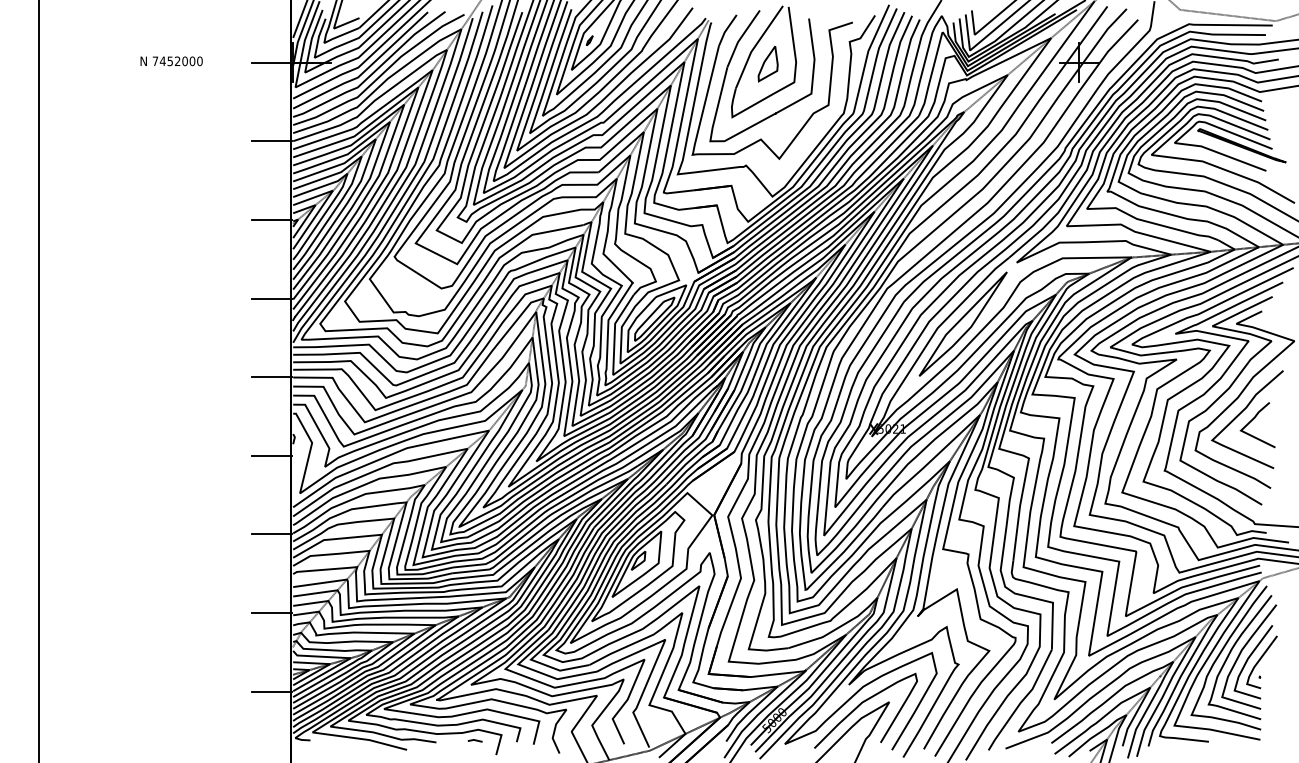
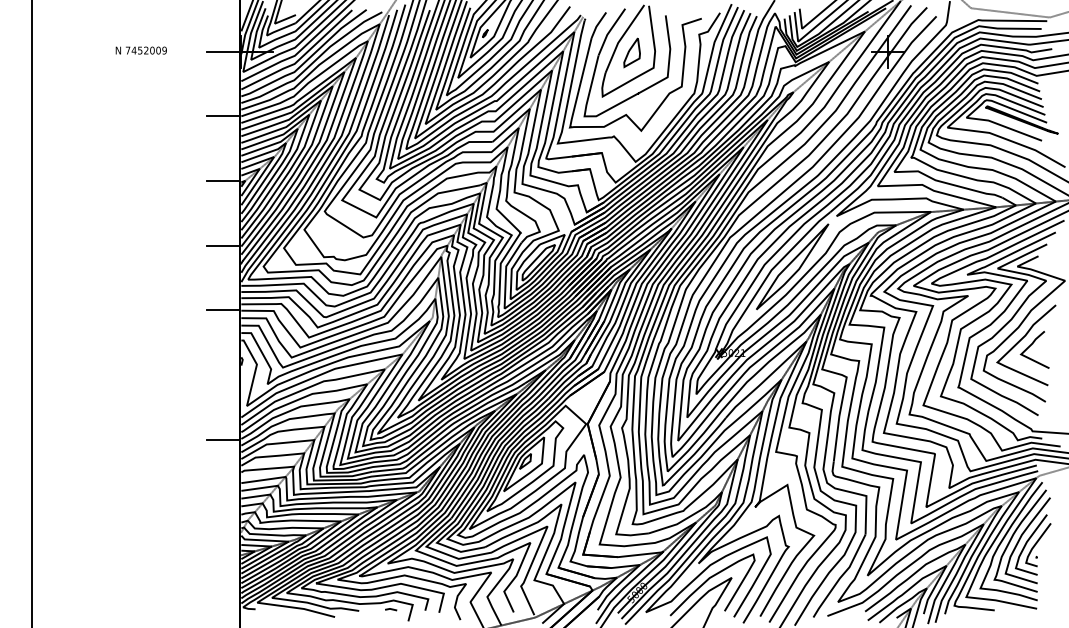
text: (199, 61) -> (164, 50), 7452000 -> 7452009
line: (271, 455) -> (223, 374), removed
line: (271, 612) -> (223, 504), removed
line: (271, 691) -> (223, 569), removed

